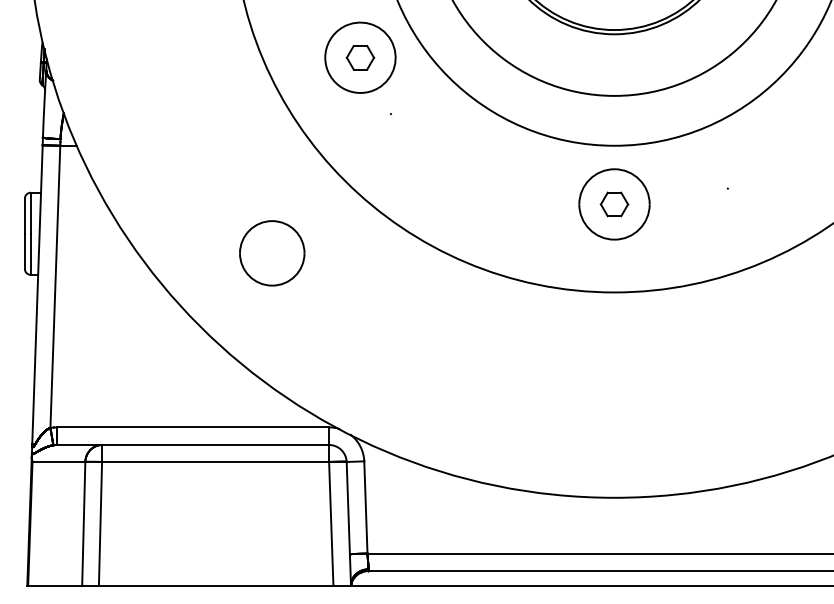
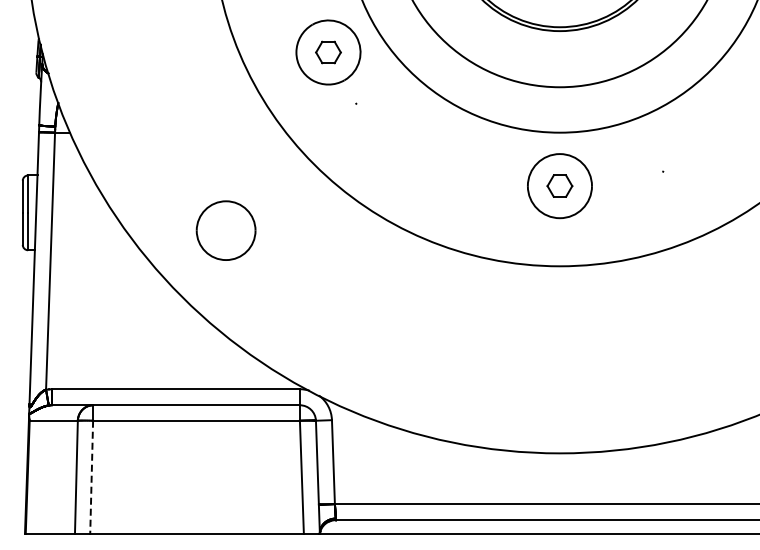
part: (271, 253) -> (225, 230), moved
line: (100, 524) -> (91, 477), solid -> dashed

